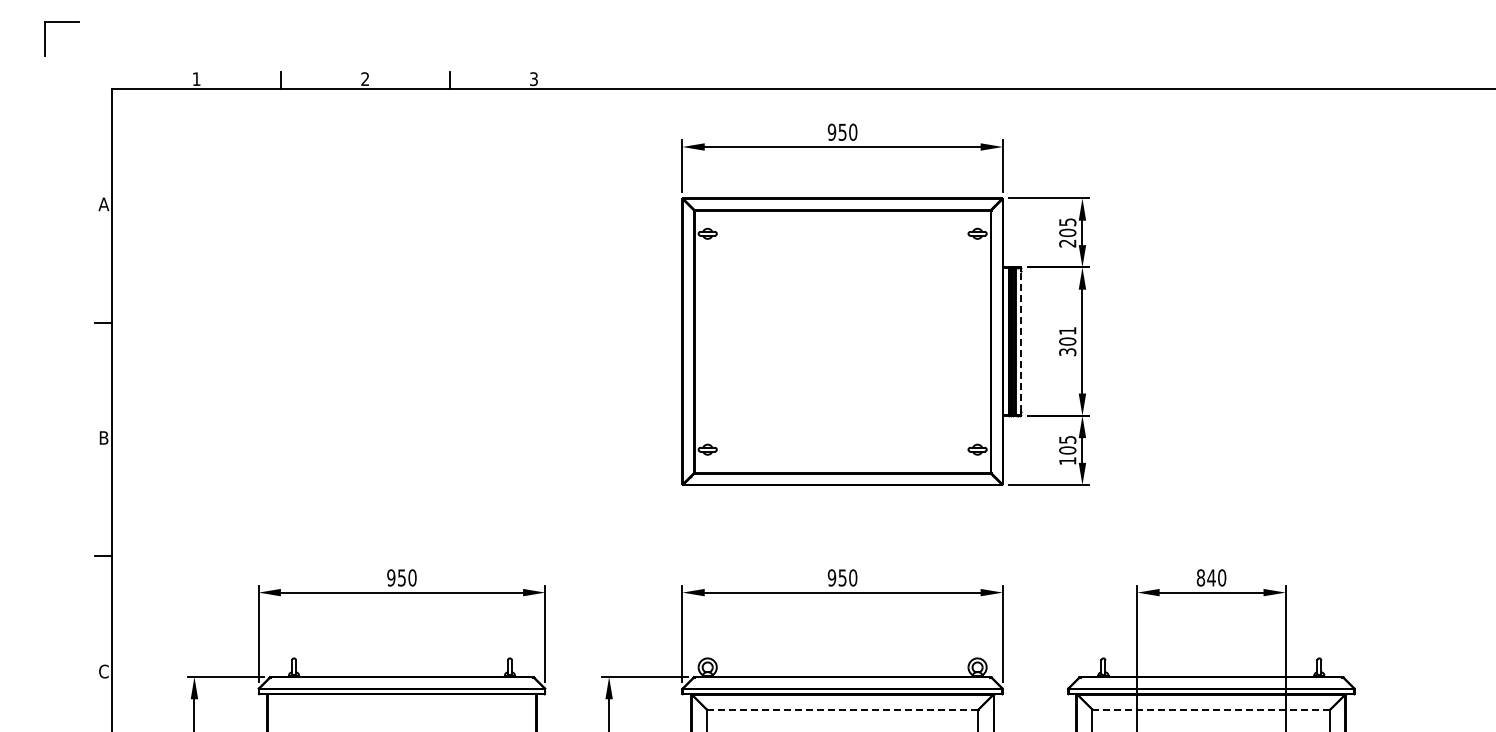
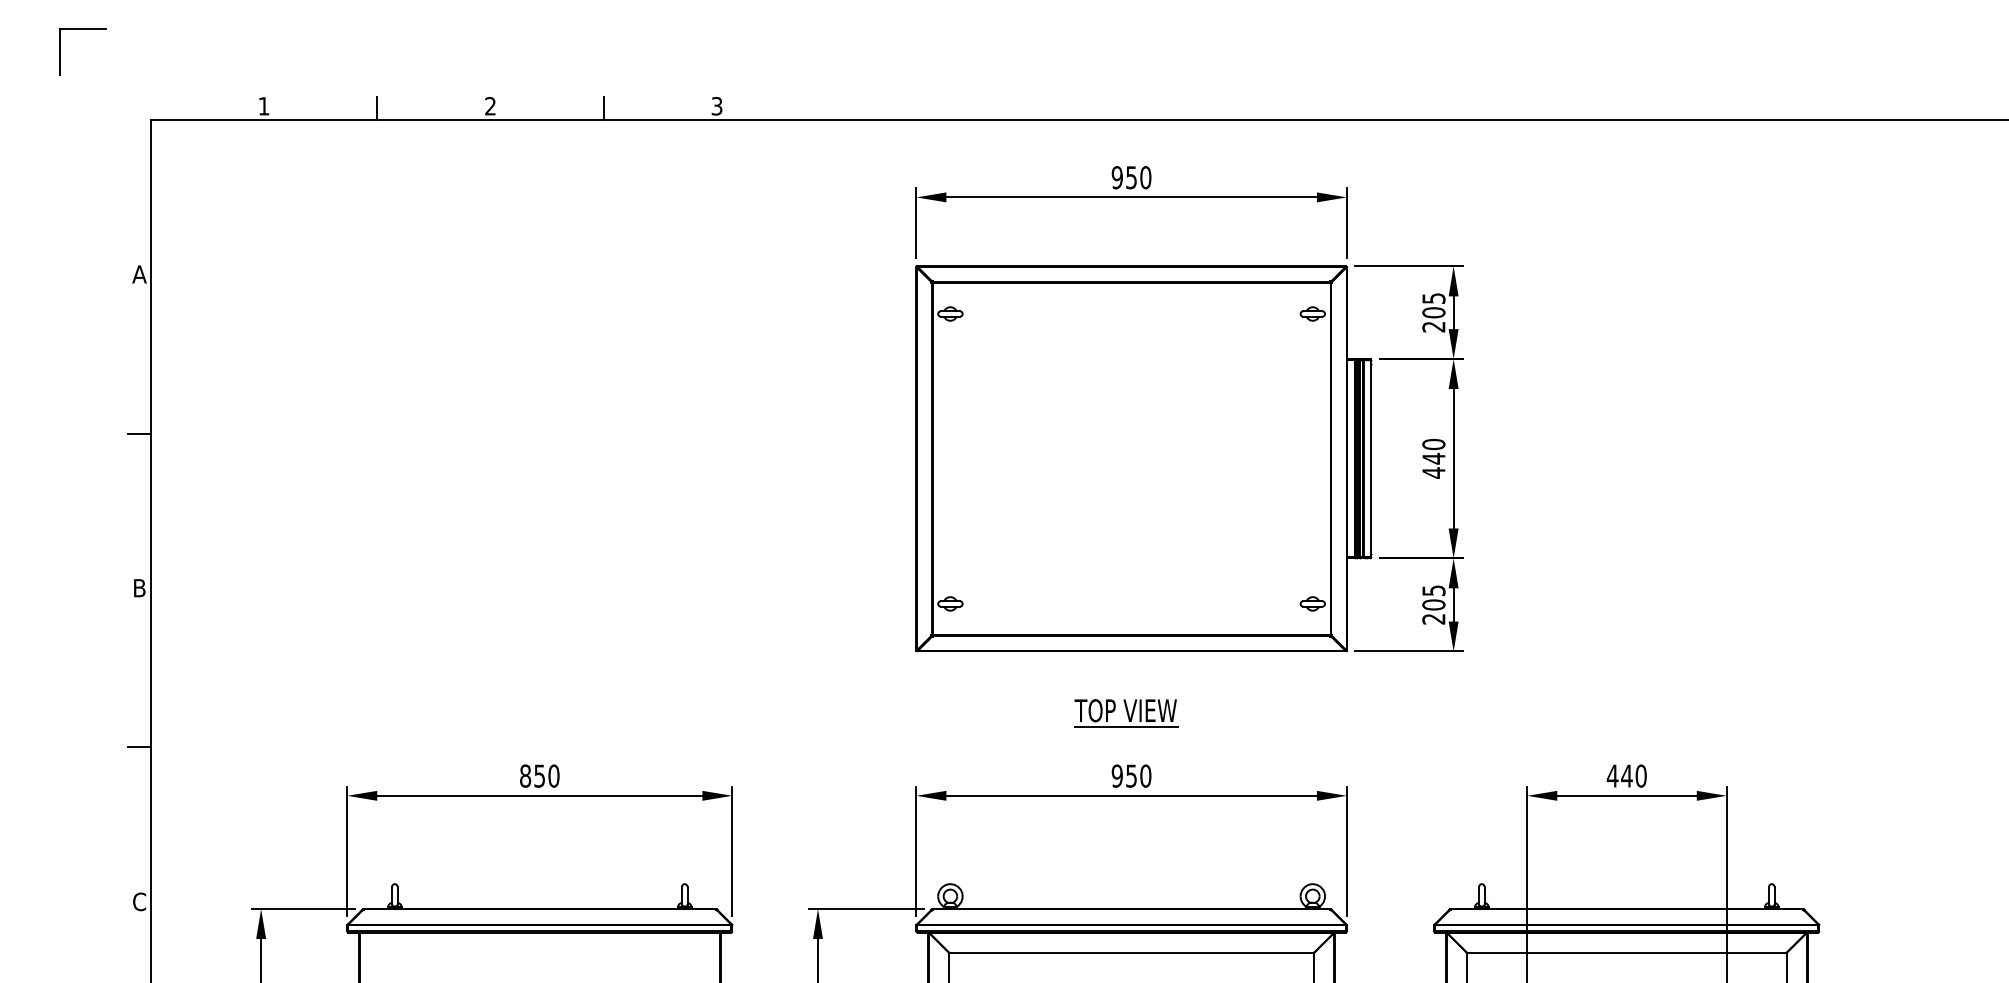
line: (1020, 341) -> (1370, 458), dashed -> solid
text: (1067, 341) -> (1433, 458), 301 -> 440
text: (1067, 461) -> (1433, 619), 105 -> 205
part: (838, 530) -> (1126, 712), added
text: (391, 577) -> (525, 775), 950 -> 850
text: (1200, 577) -> (1612, 775), 840 -> 440
line: (842, 709) -> (1131, 952), dashed -> solid
line: (1211, 709) -> (1626, 952), dashed -> solid

